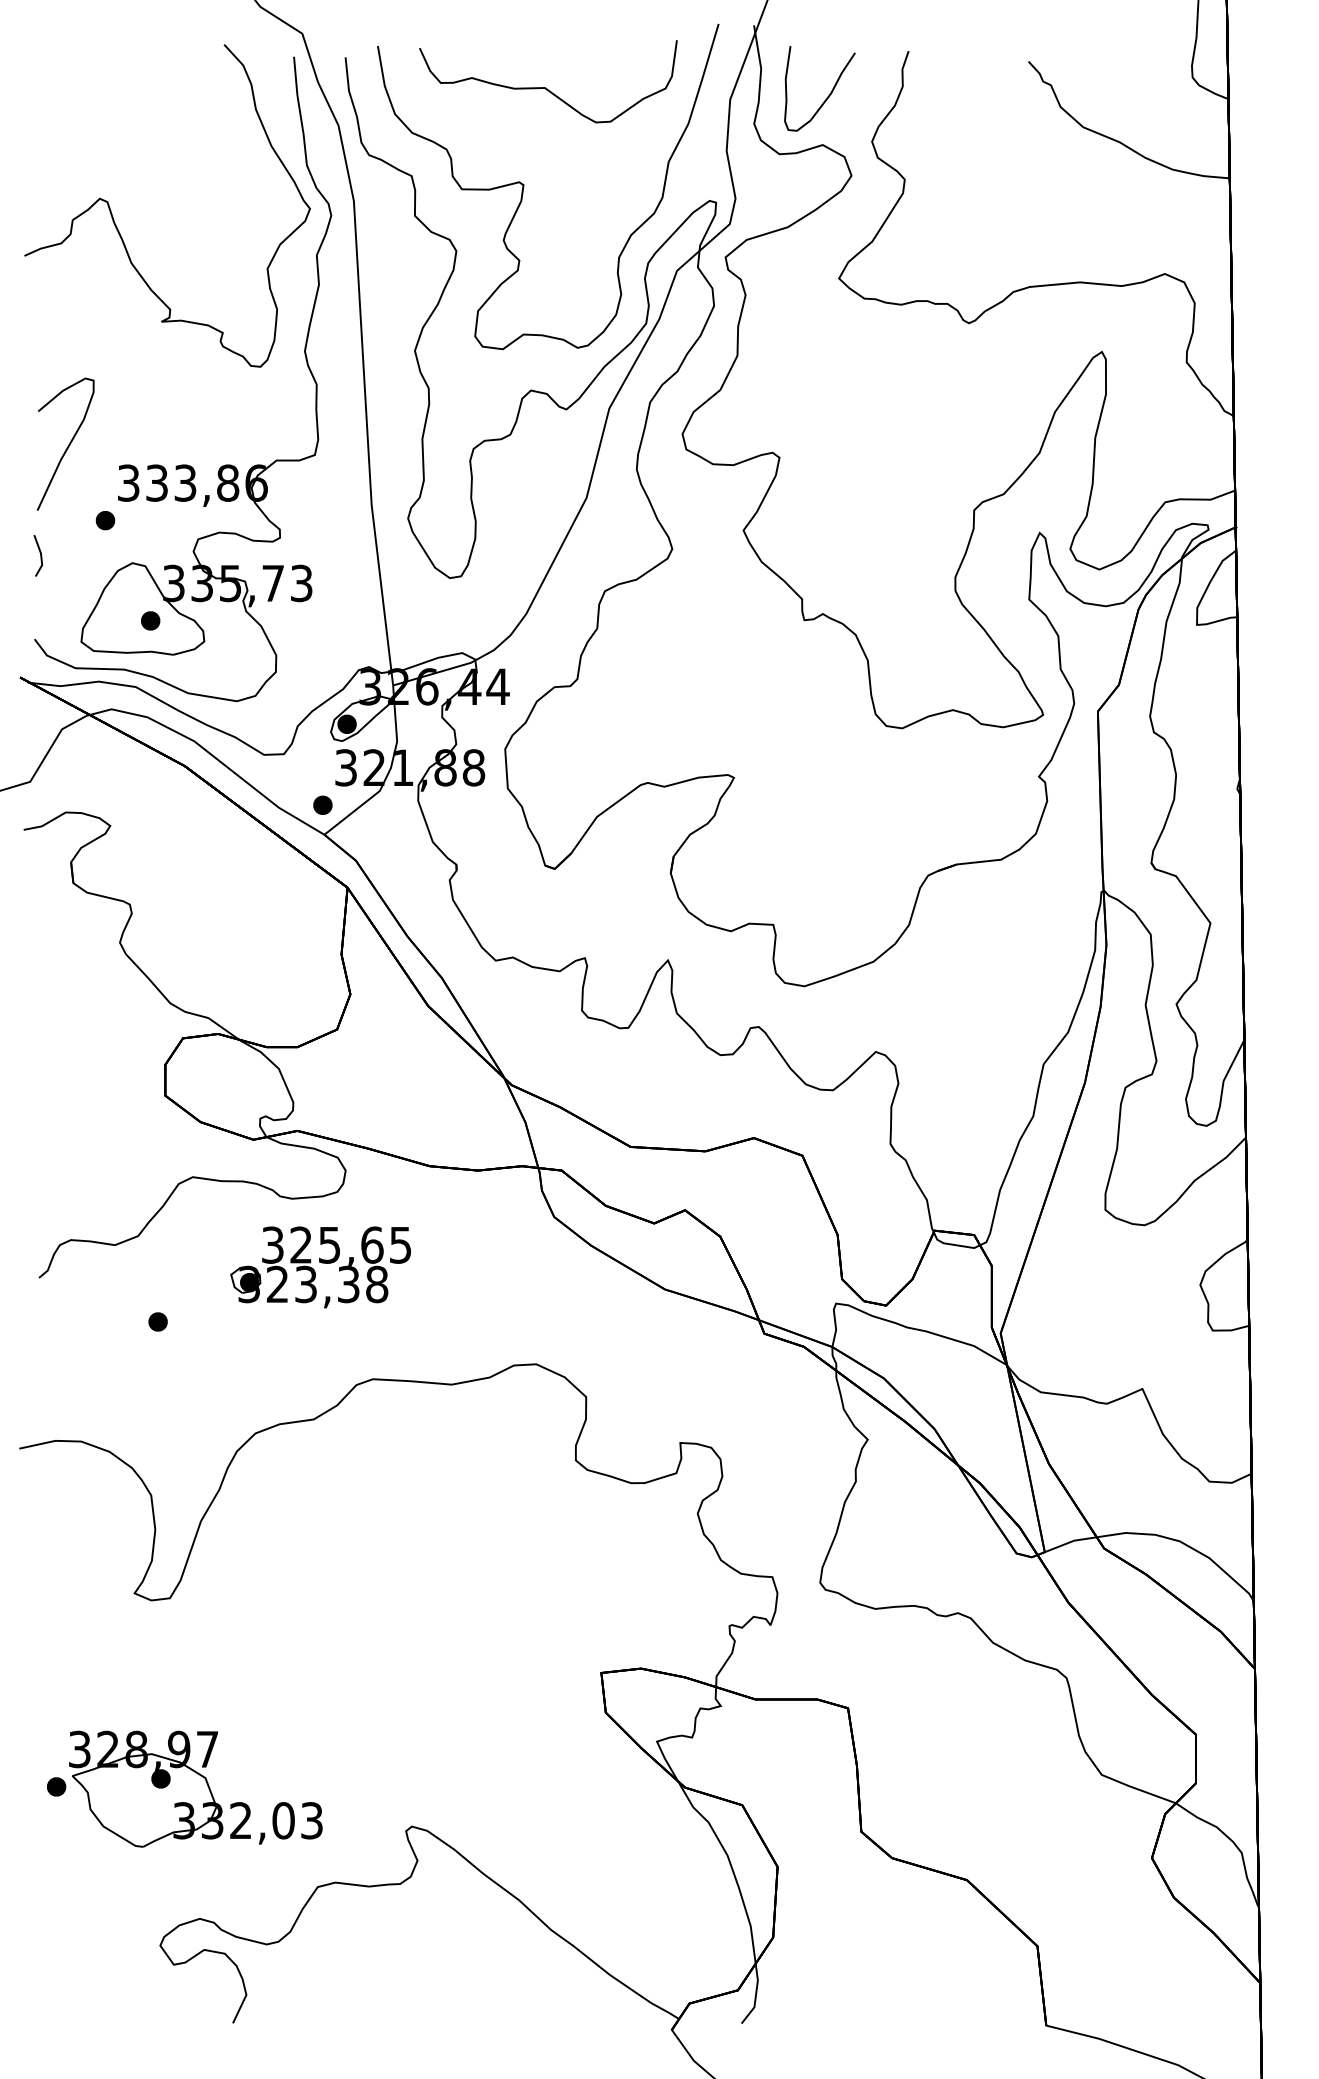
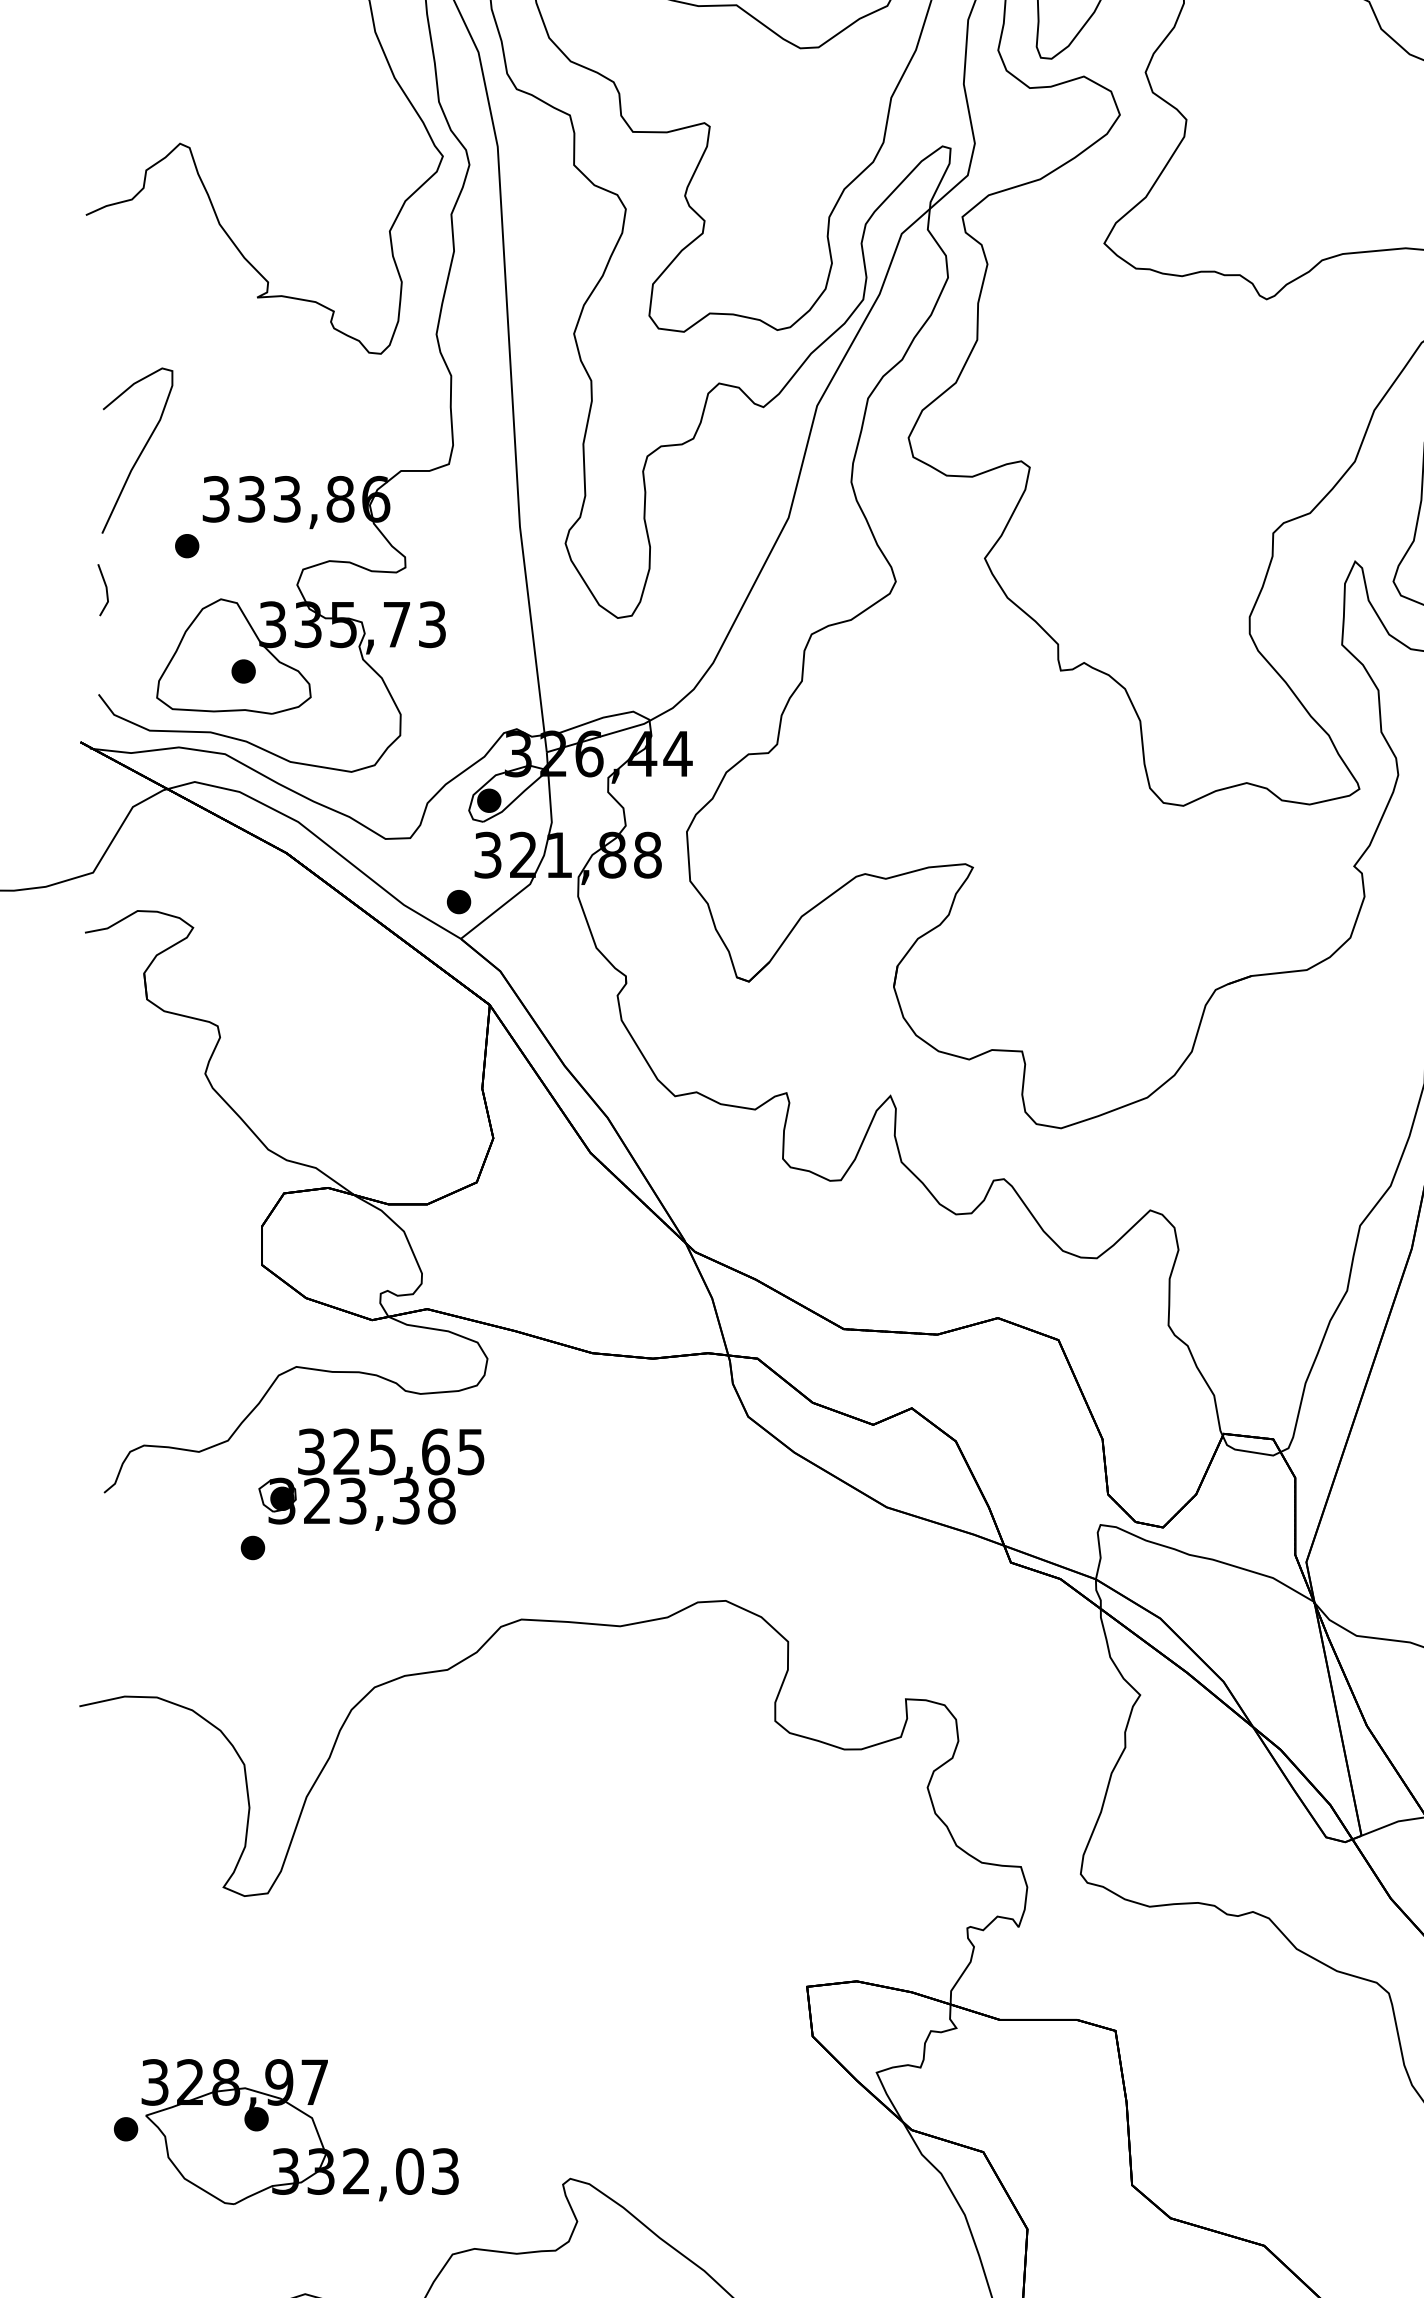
part: (320, 1267) -> (370, 1479), moved

